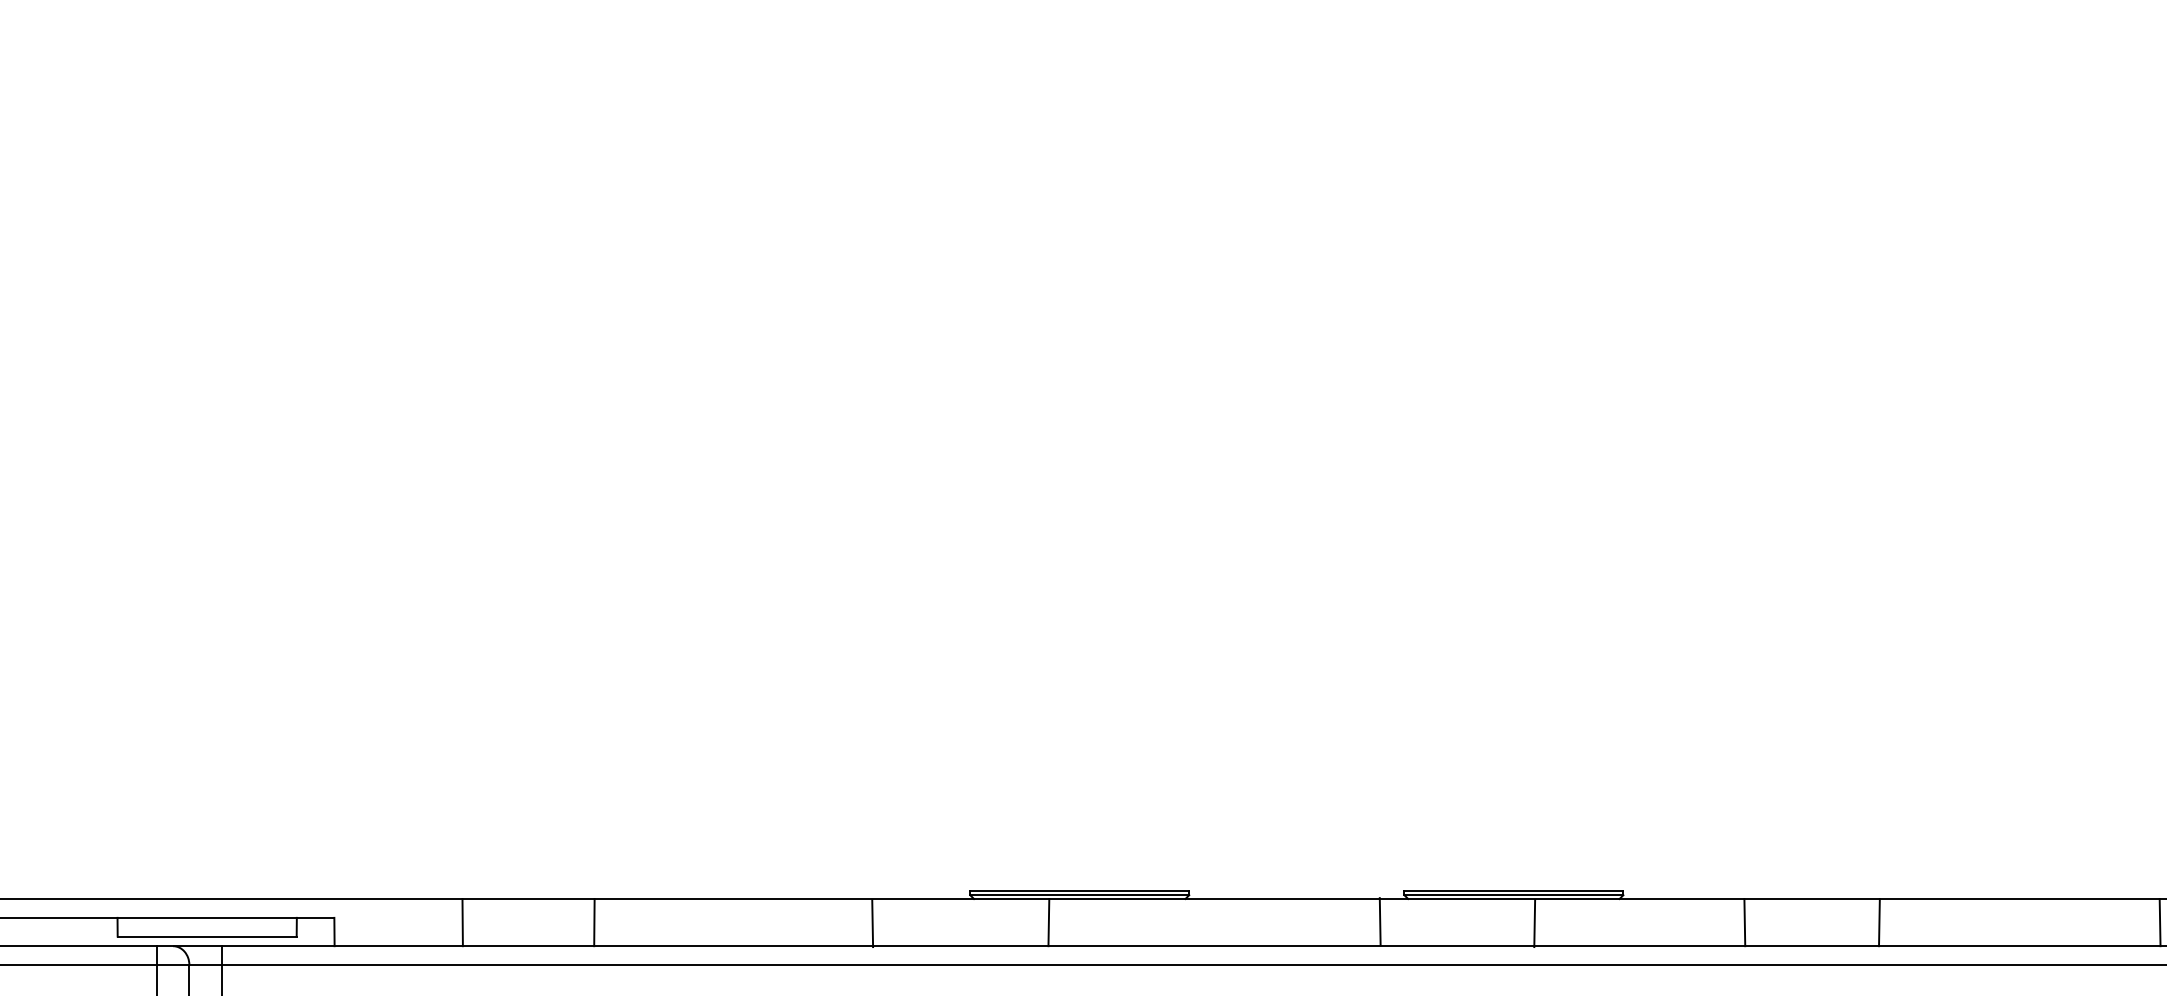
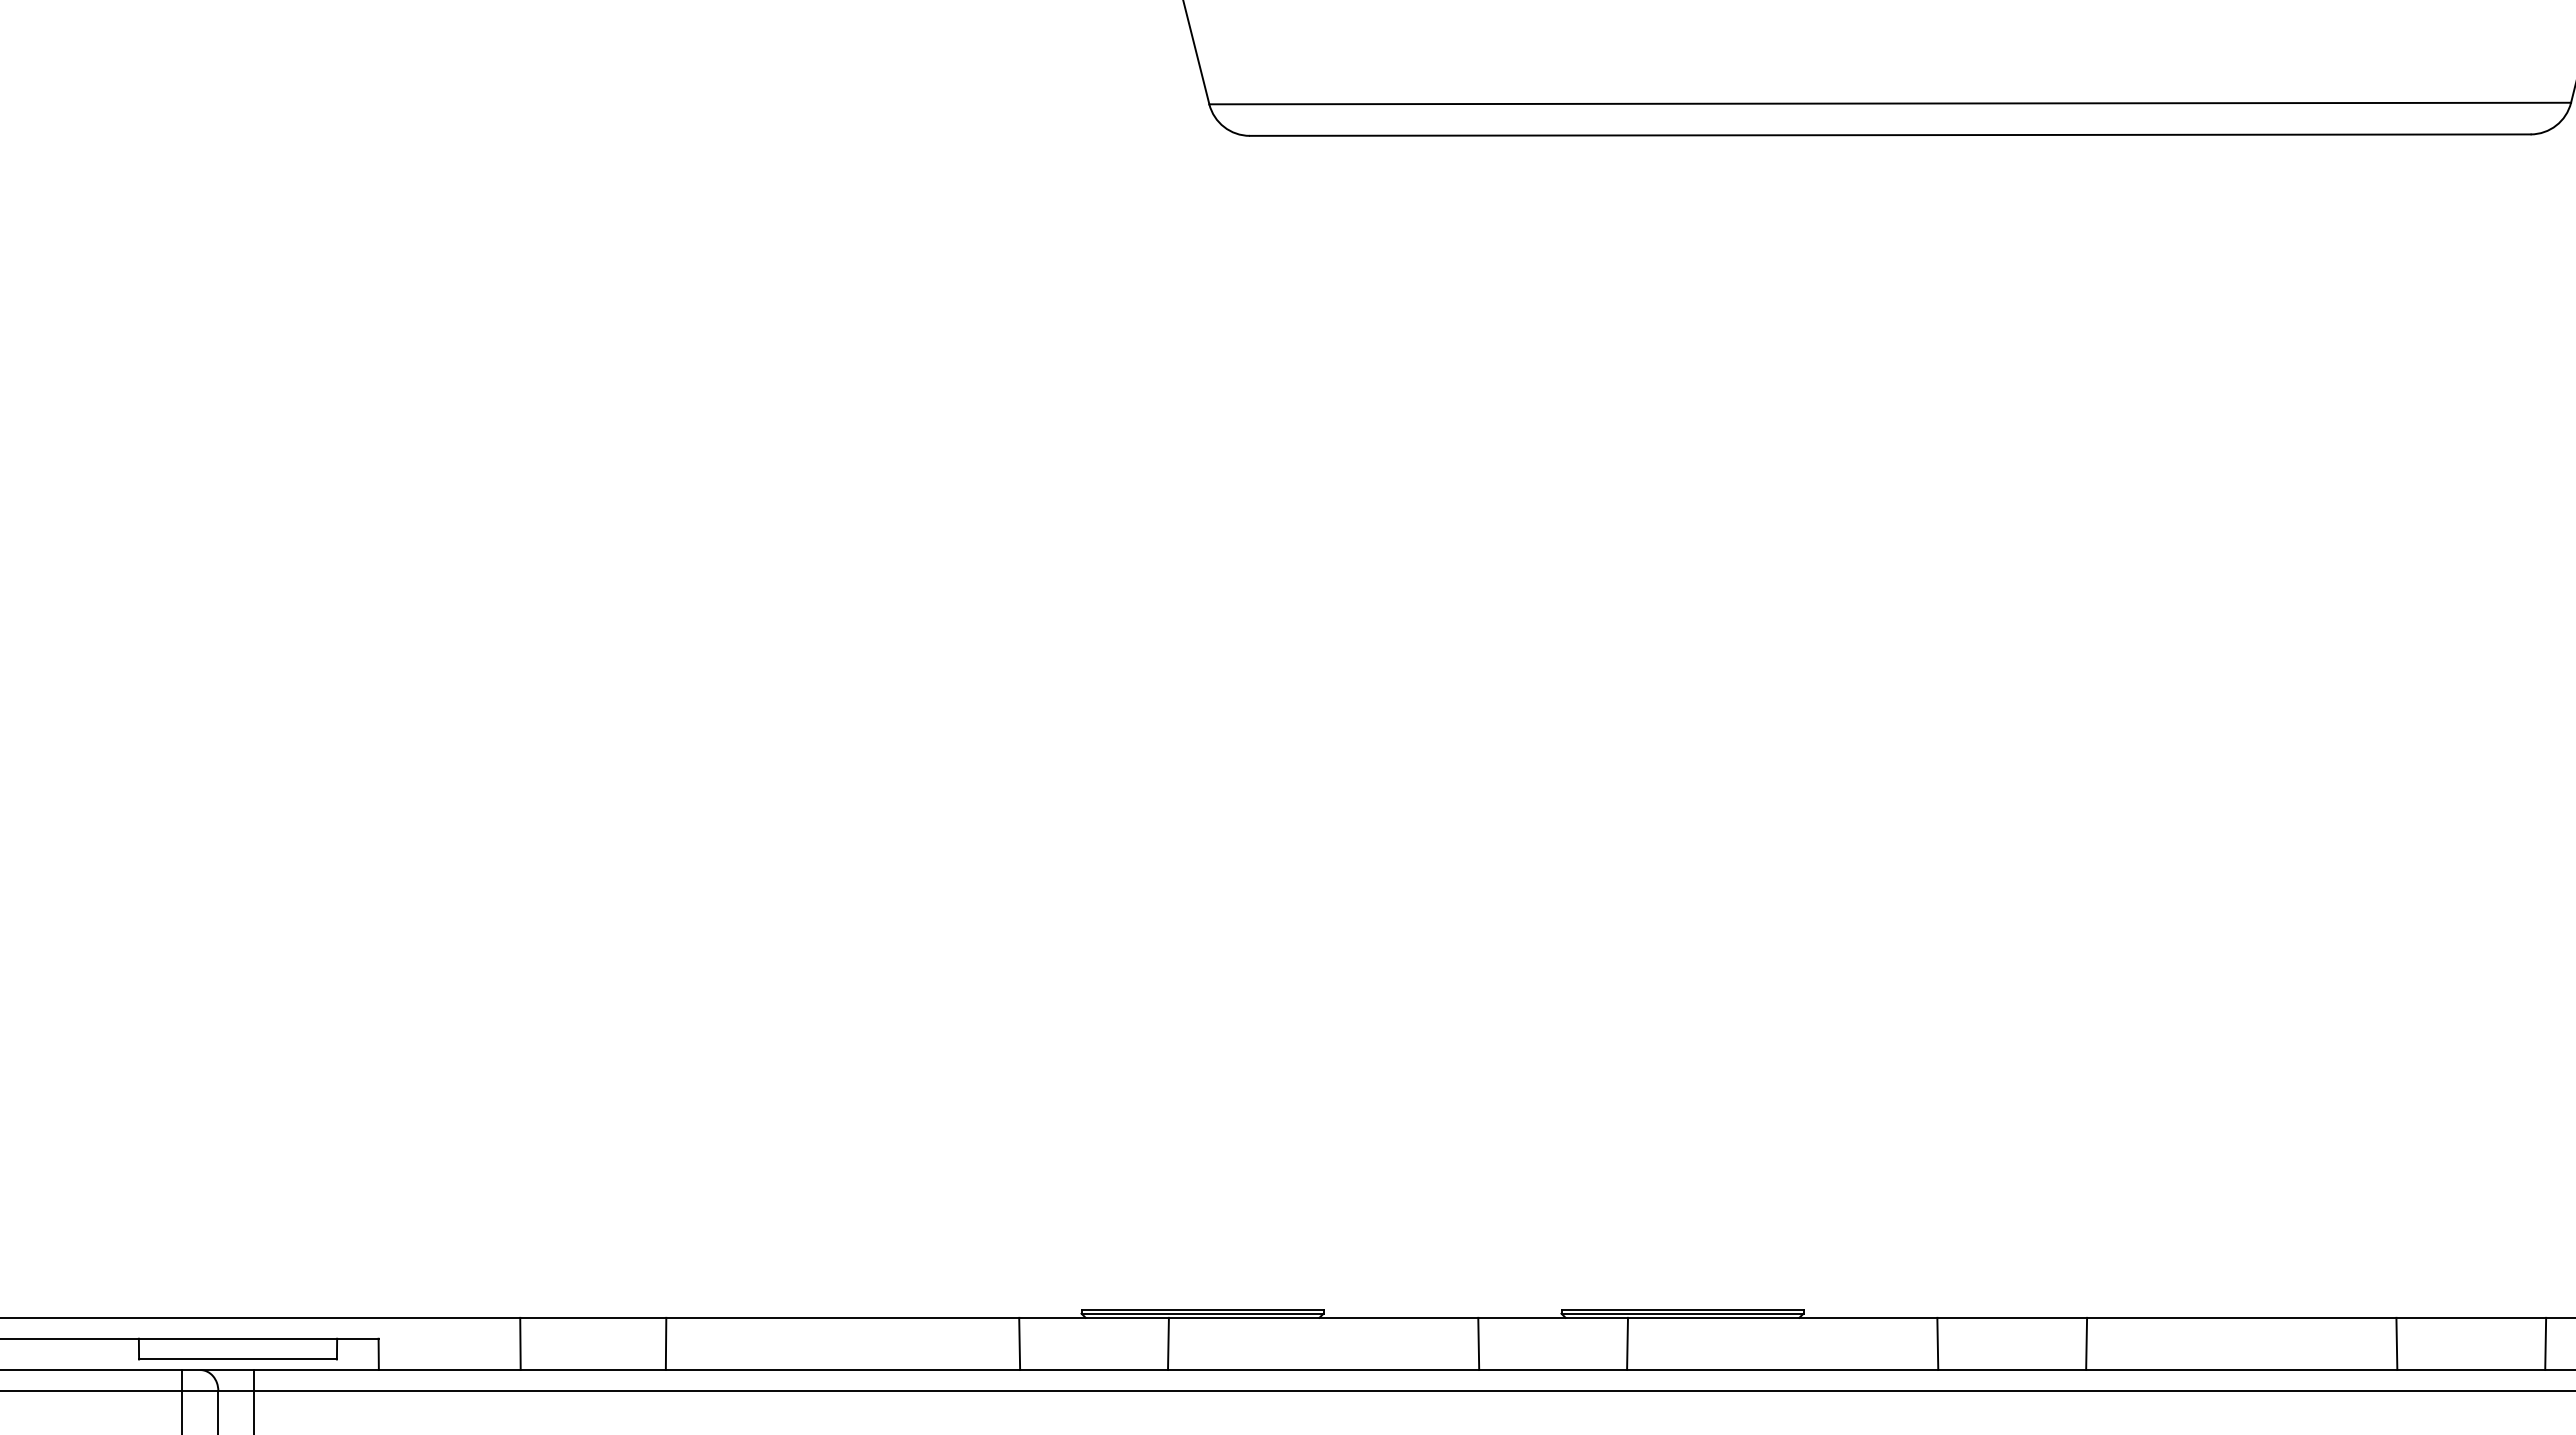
line: (1379, 921) -> (1478, 1343), moved
line: (872, 923) -> (1019, 1343), moved
line: (1534, 923) -> (1627, 1343), moved

